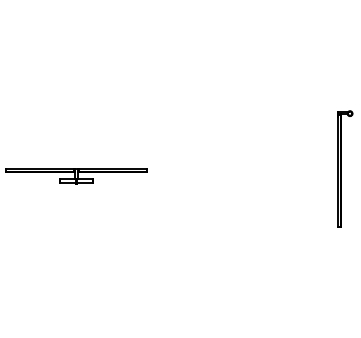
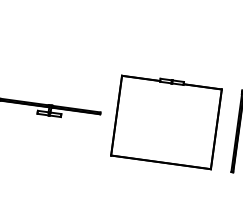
part: (239, 168) -> (166, 120), added

